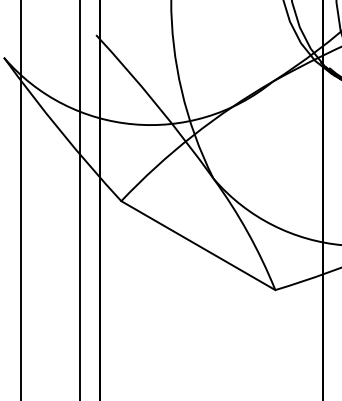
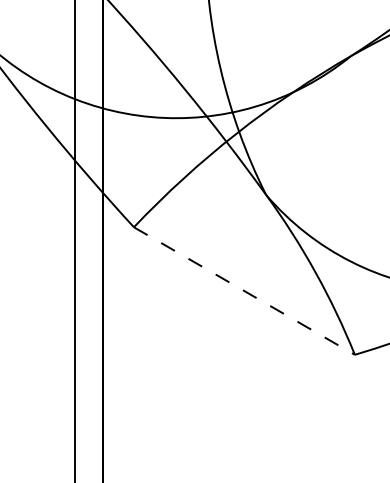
line: (198, 245) -> (244, 290), solid -> dashed

